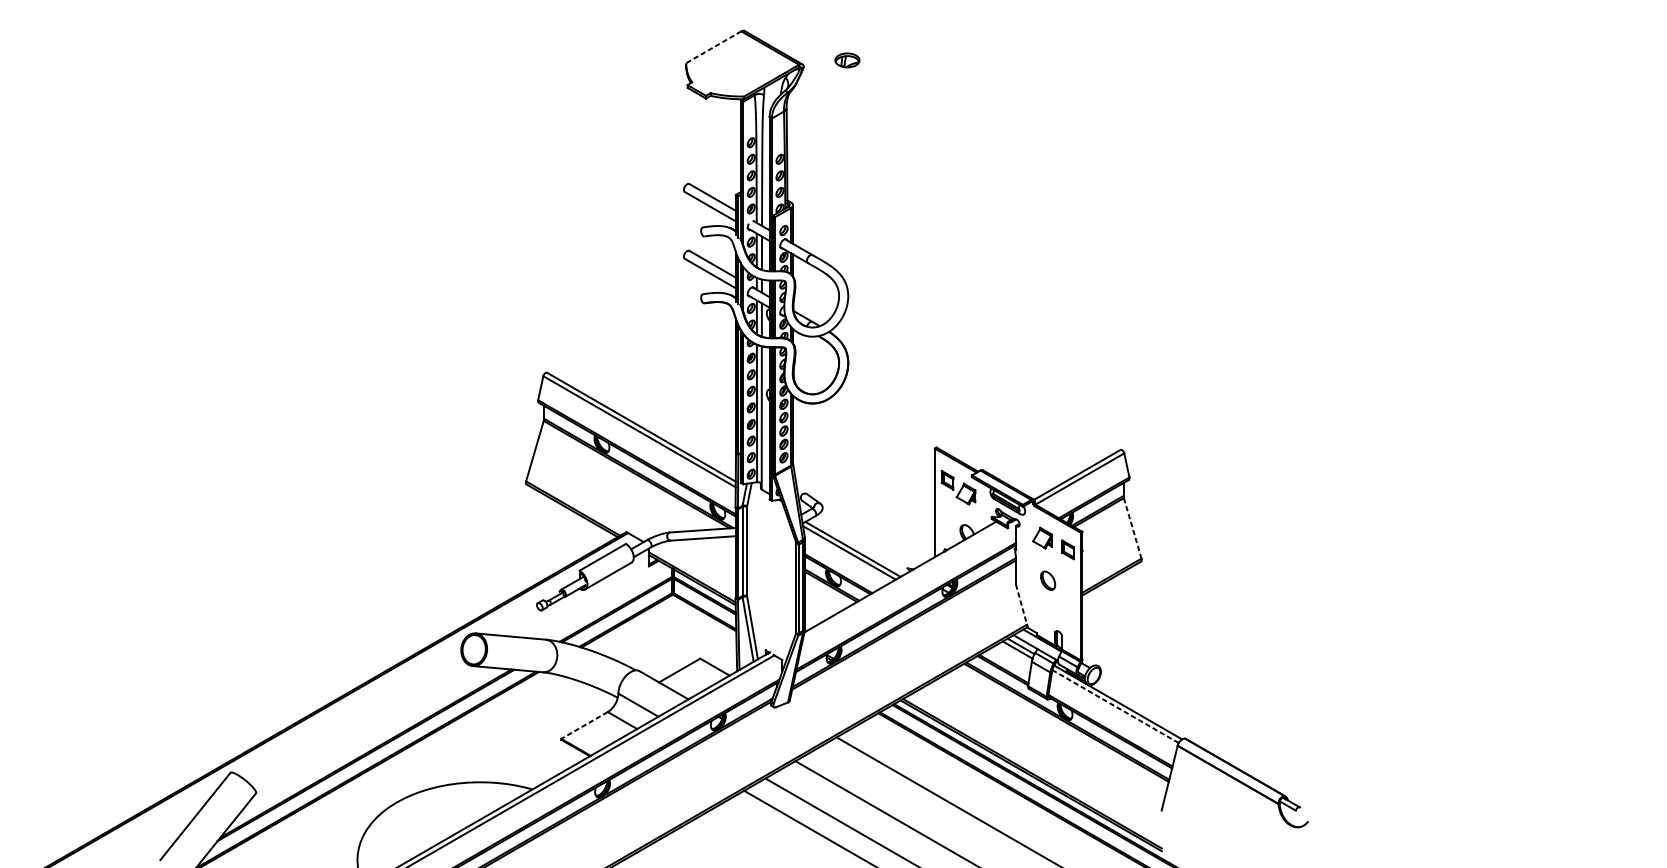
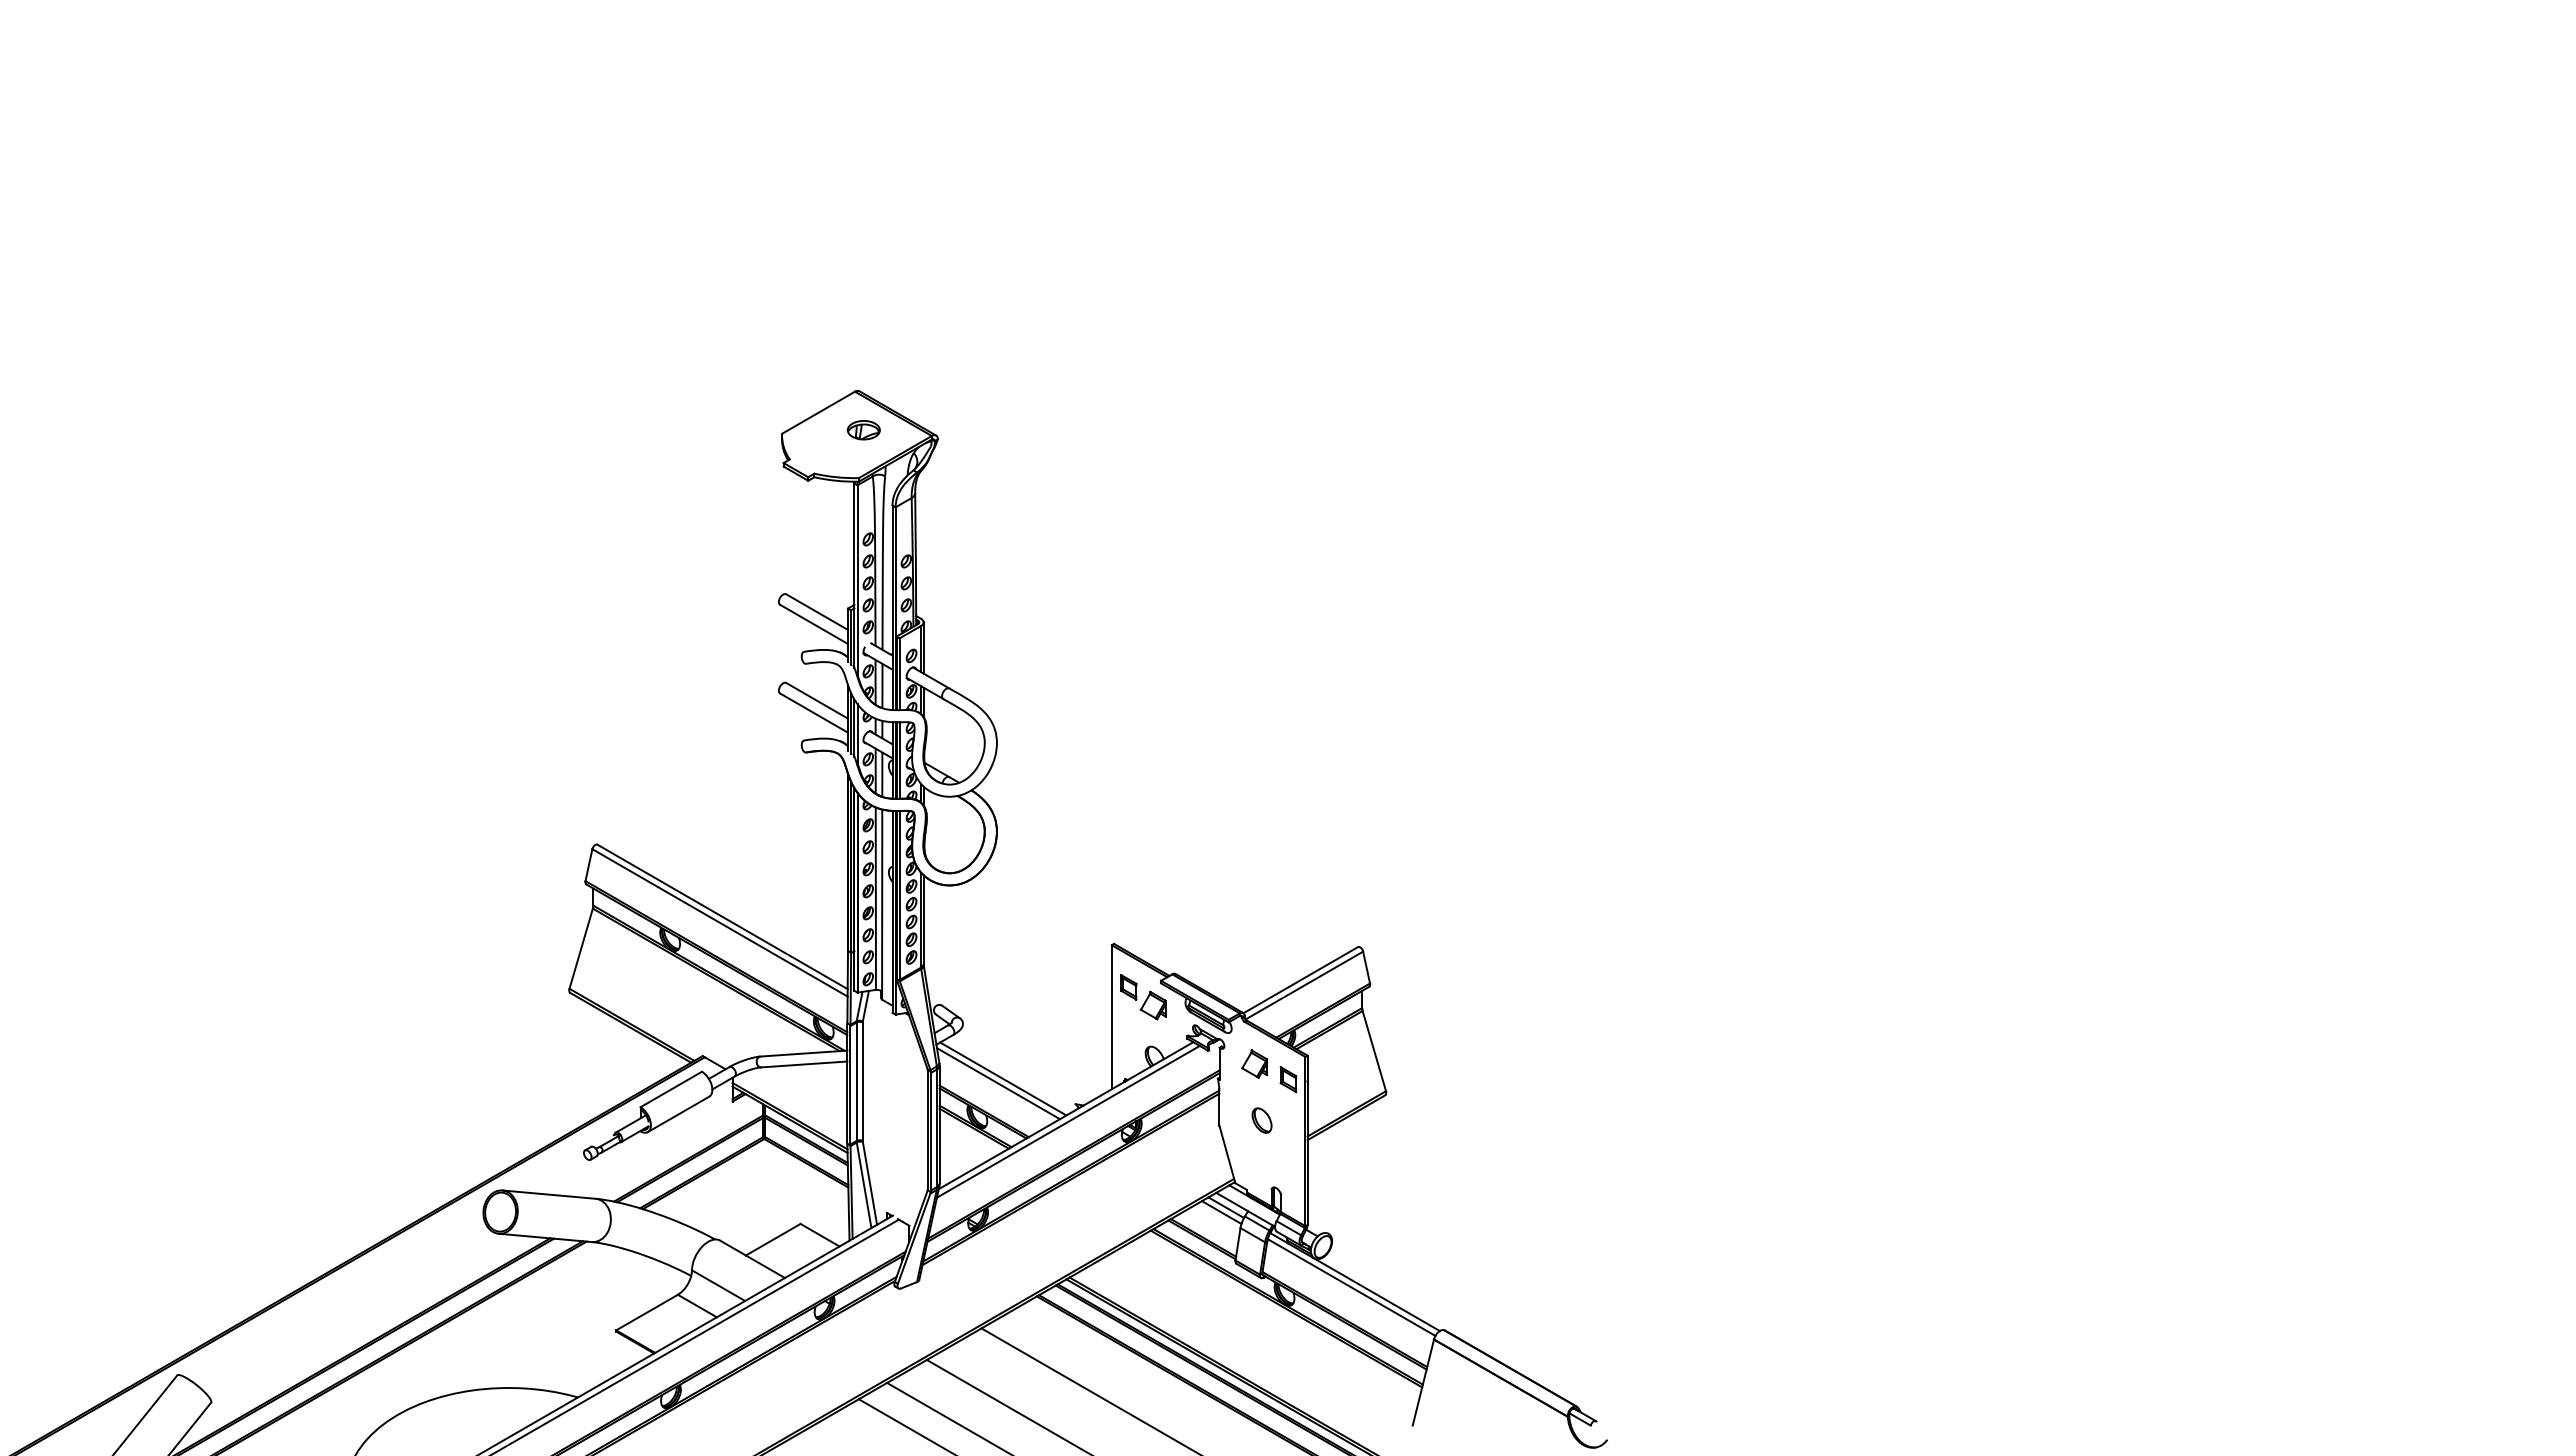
line: (713, 47) -> (818, 412), dashed -> solid
part: (847, 60) -> (863, 430), moved
line: (1132, 528) -> (1374, 1051), dashed -> solid
line: (901, 581) -> (1067, 1121), added
line: (1022, 606) -> (1227, 1154), dashed -> solid
line: (1115, 706) -> (1351, 1287), dashed -> solid
line: (584, 725) -> (647, 1312), dashed -> solid

